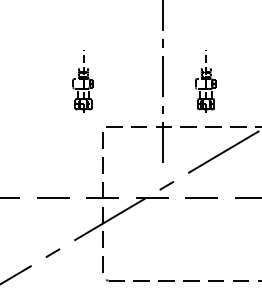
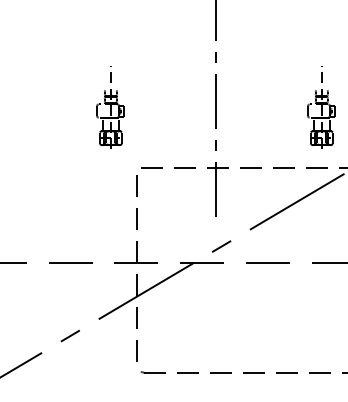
part: (205, 81) -> (321, 107), moved

